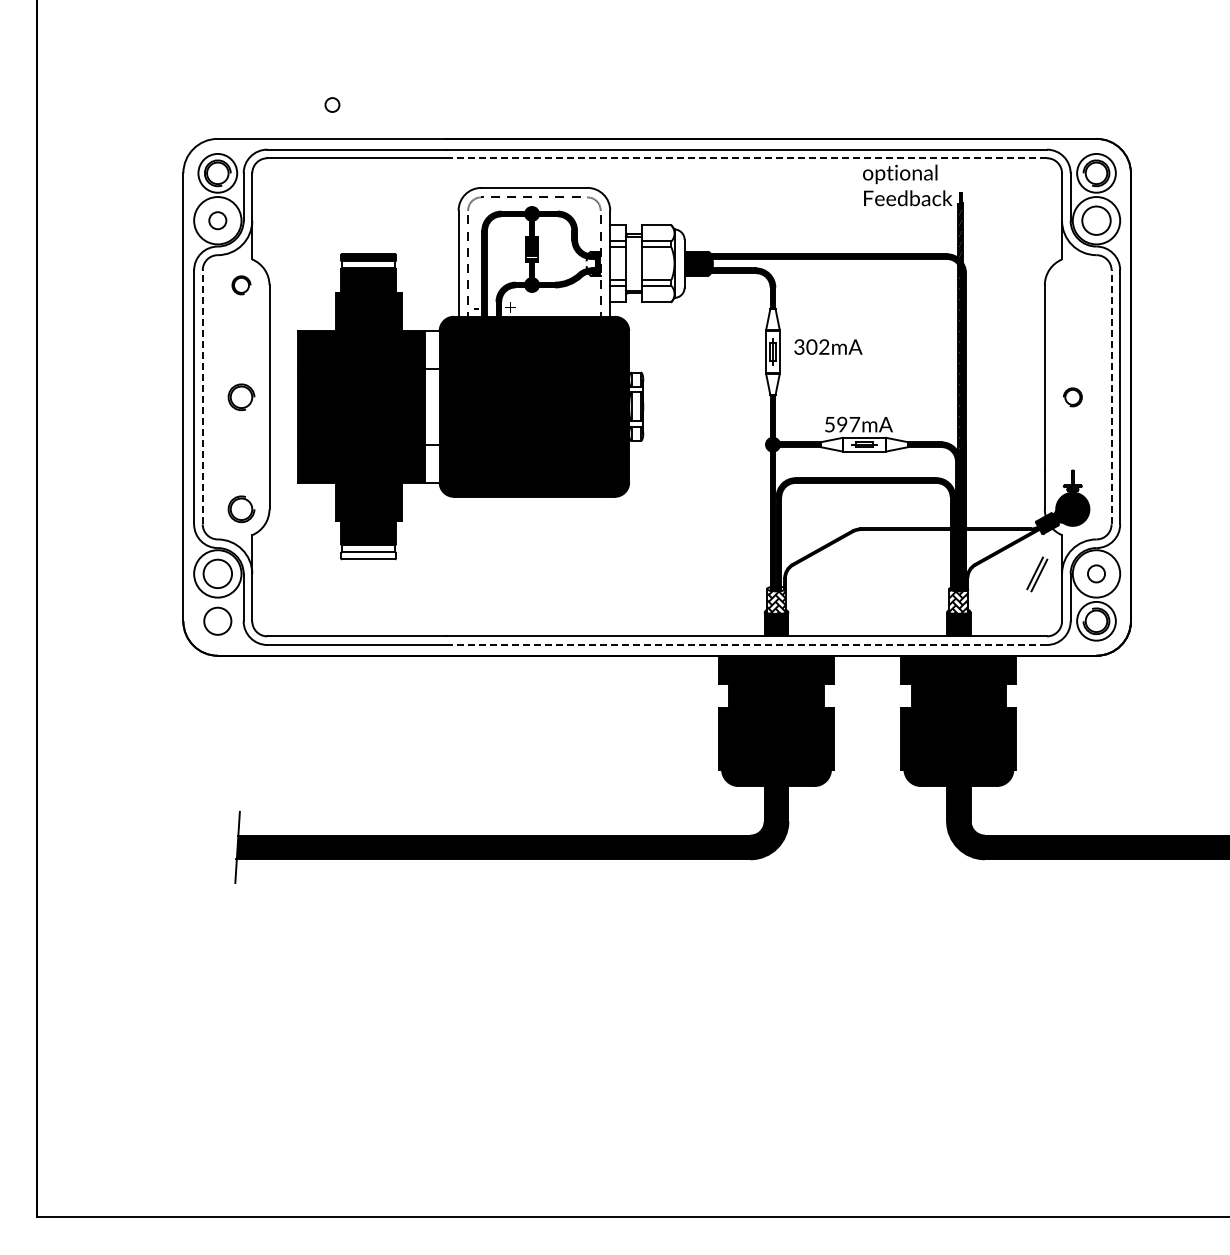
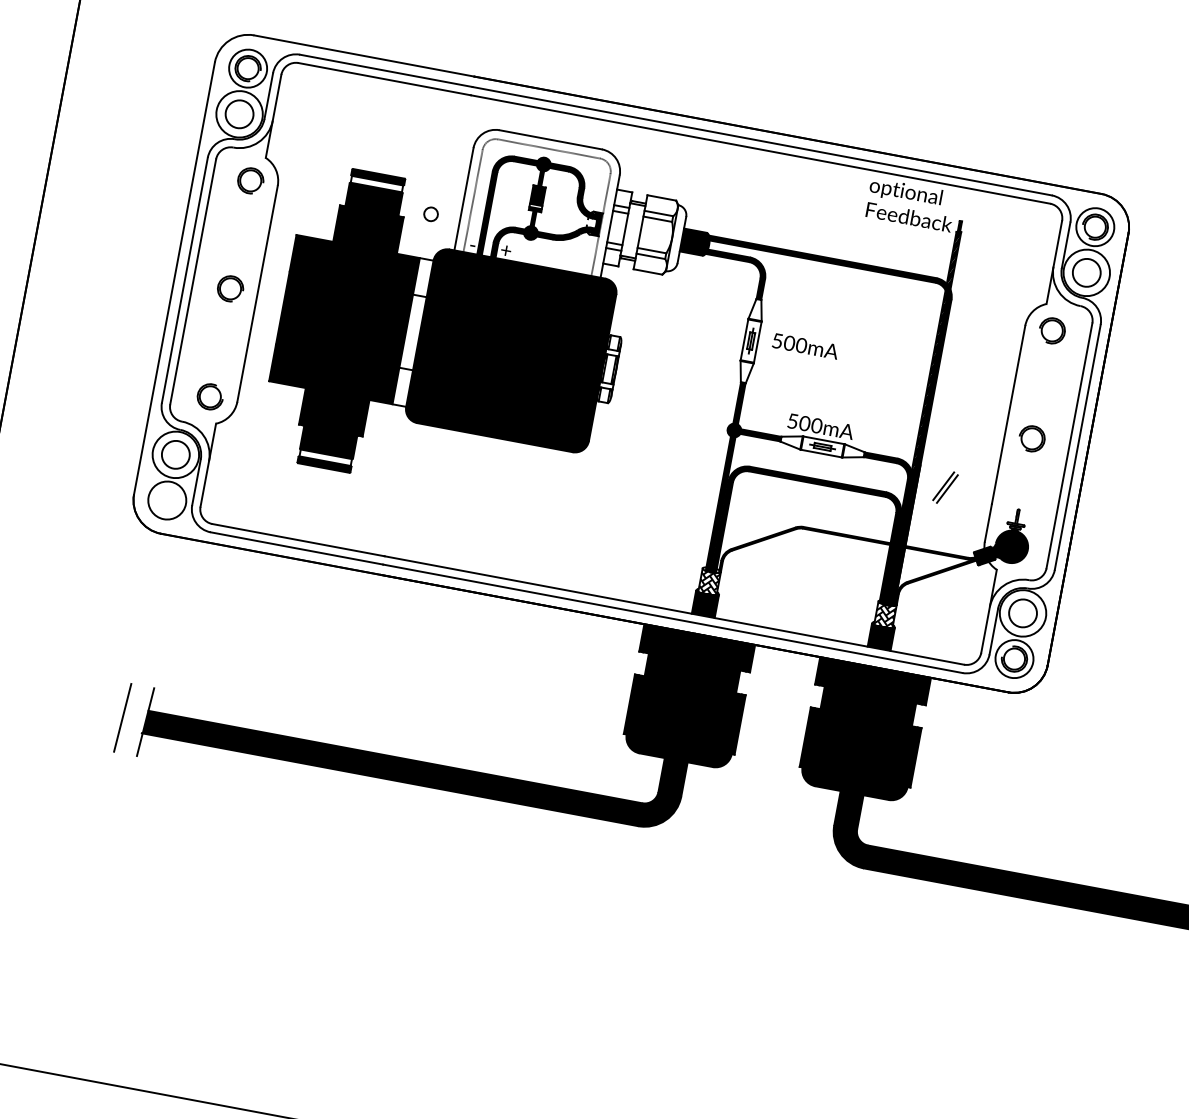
circle: (332, 104) -> (431, 213), moved
line: (746, 158) -> (760, 149), dashed -> solid
circle: (217, 220) -> (239, 114), size x1.67
part: (241, 285) -> (250, 181), size x1.43
part: (1072, 285) -> (1051, 330), added
text: (811, 346) -> (789, 342), 302mA -> 500mA
line: (202, 396) -> (193, 281), dashed -> solid
line: (1111, 396) -> (1069, 445), dashed -> solid
part: (1072, 397) -> (1031, 438), size x1.43
text: (848, 424) -> (810, 424), 597mA -> 500mA
fill: (368, 555) -> (324, 464), added
circle: (1096, 573) -> (1023, 613), size x1.67
part: (1037, 574) -> (945, 487), moved
circle: (217, 620) -> (167, 499), size x1.43
line: (746, 644) -> (672, 618), dashed -> solid
line: (213, 846) -> (122, 716), added

